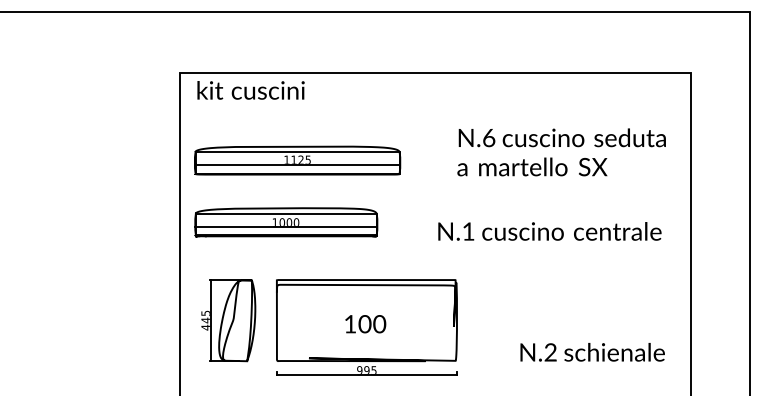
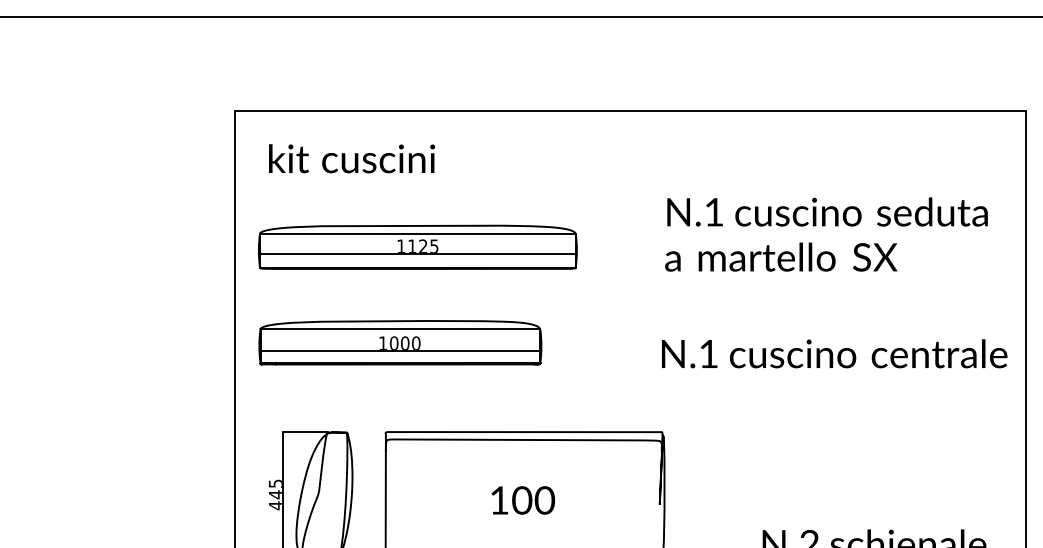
text: (250, 90) -> (351, 158), moved
text: (489, 137) -> (714, 211), N.6 -> N.1
text: (549, 231) -> (833, 353), moved

